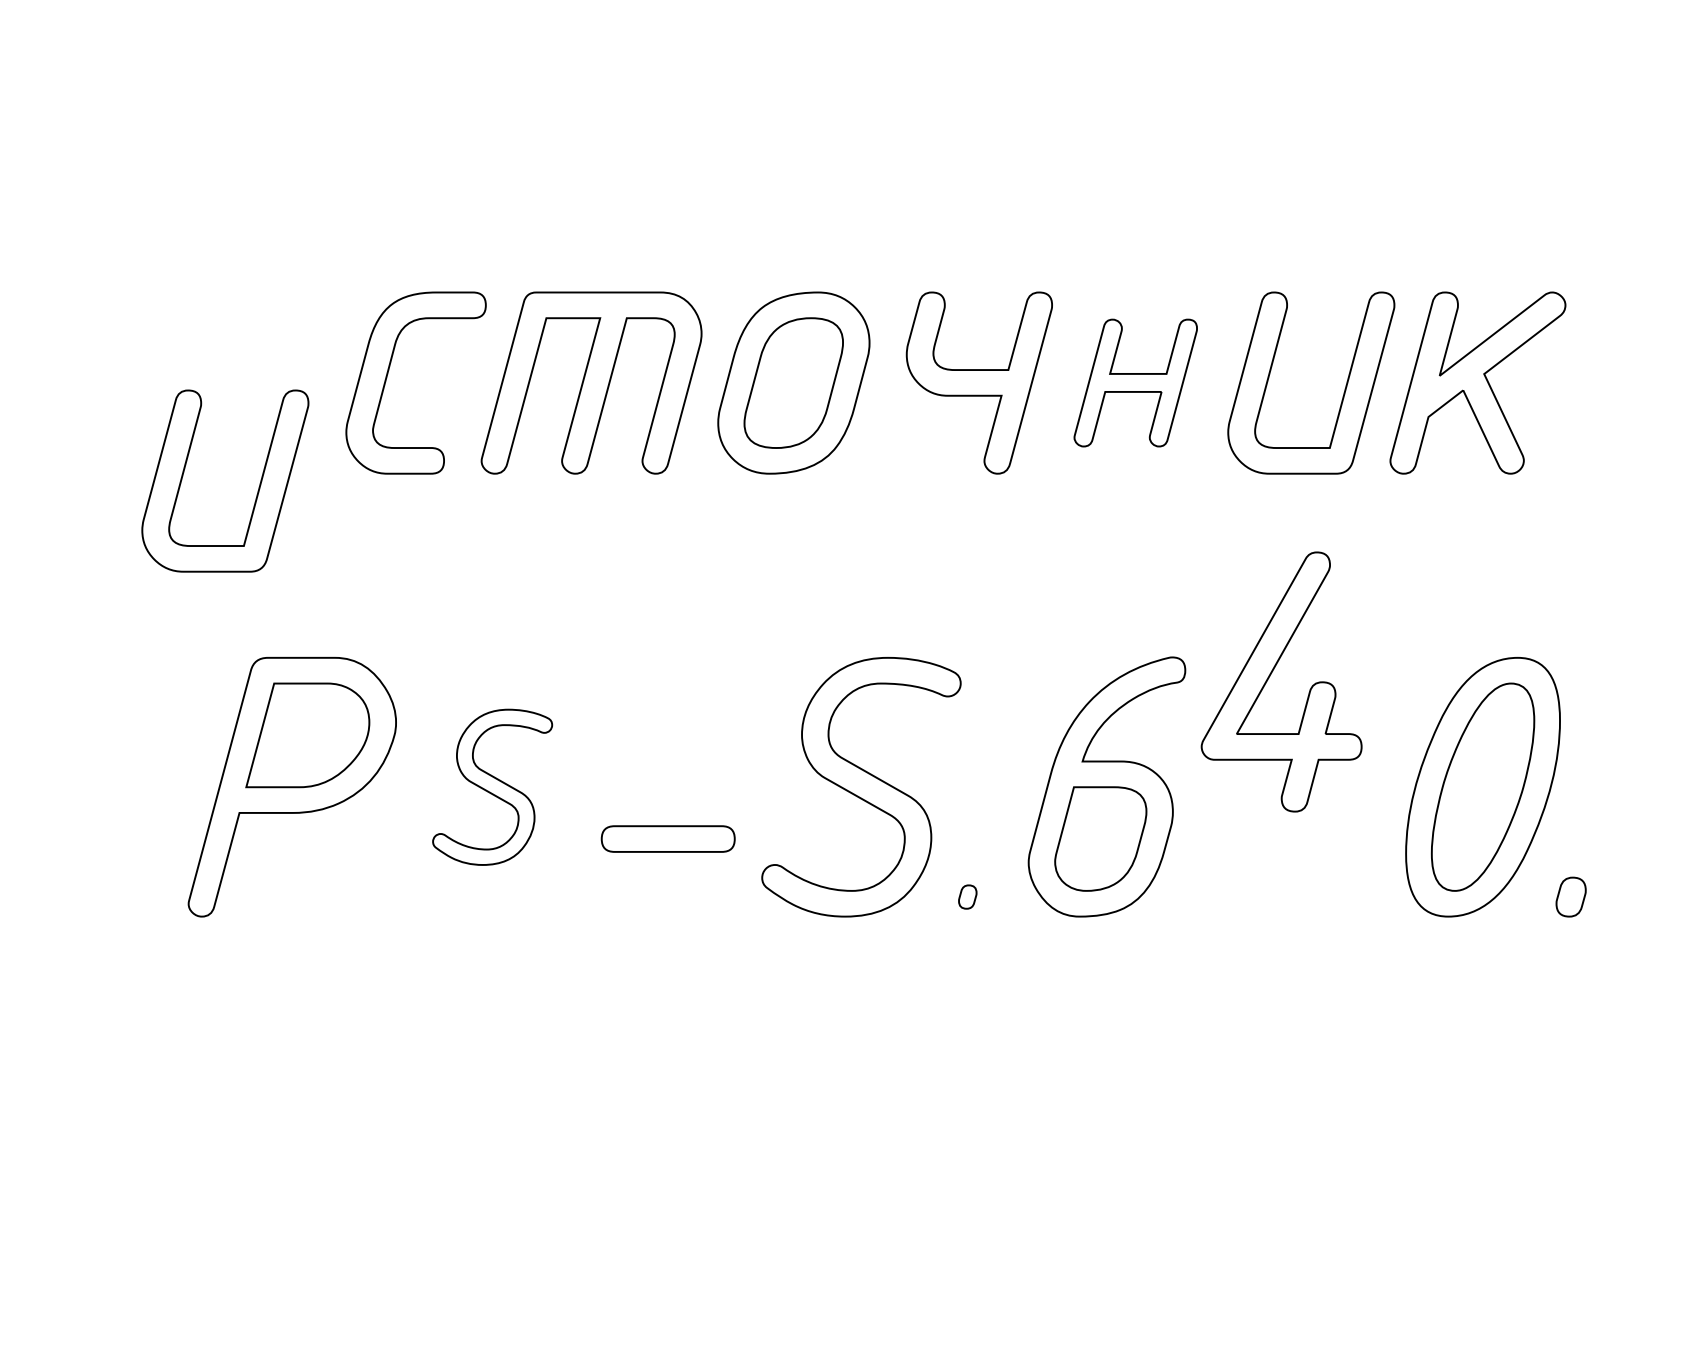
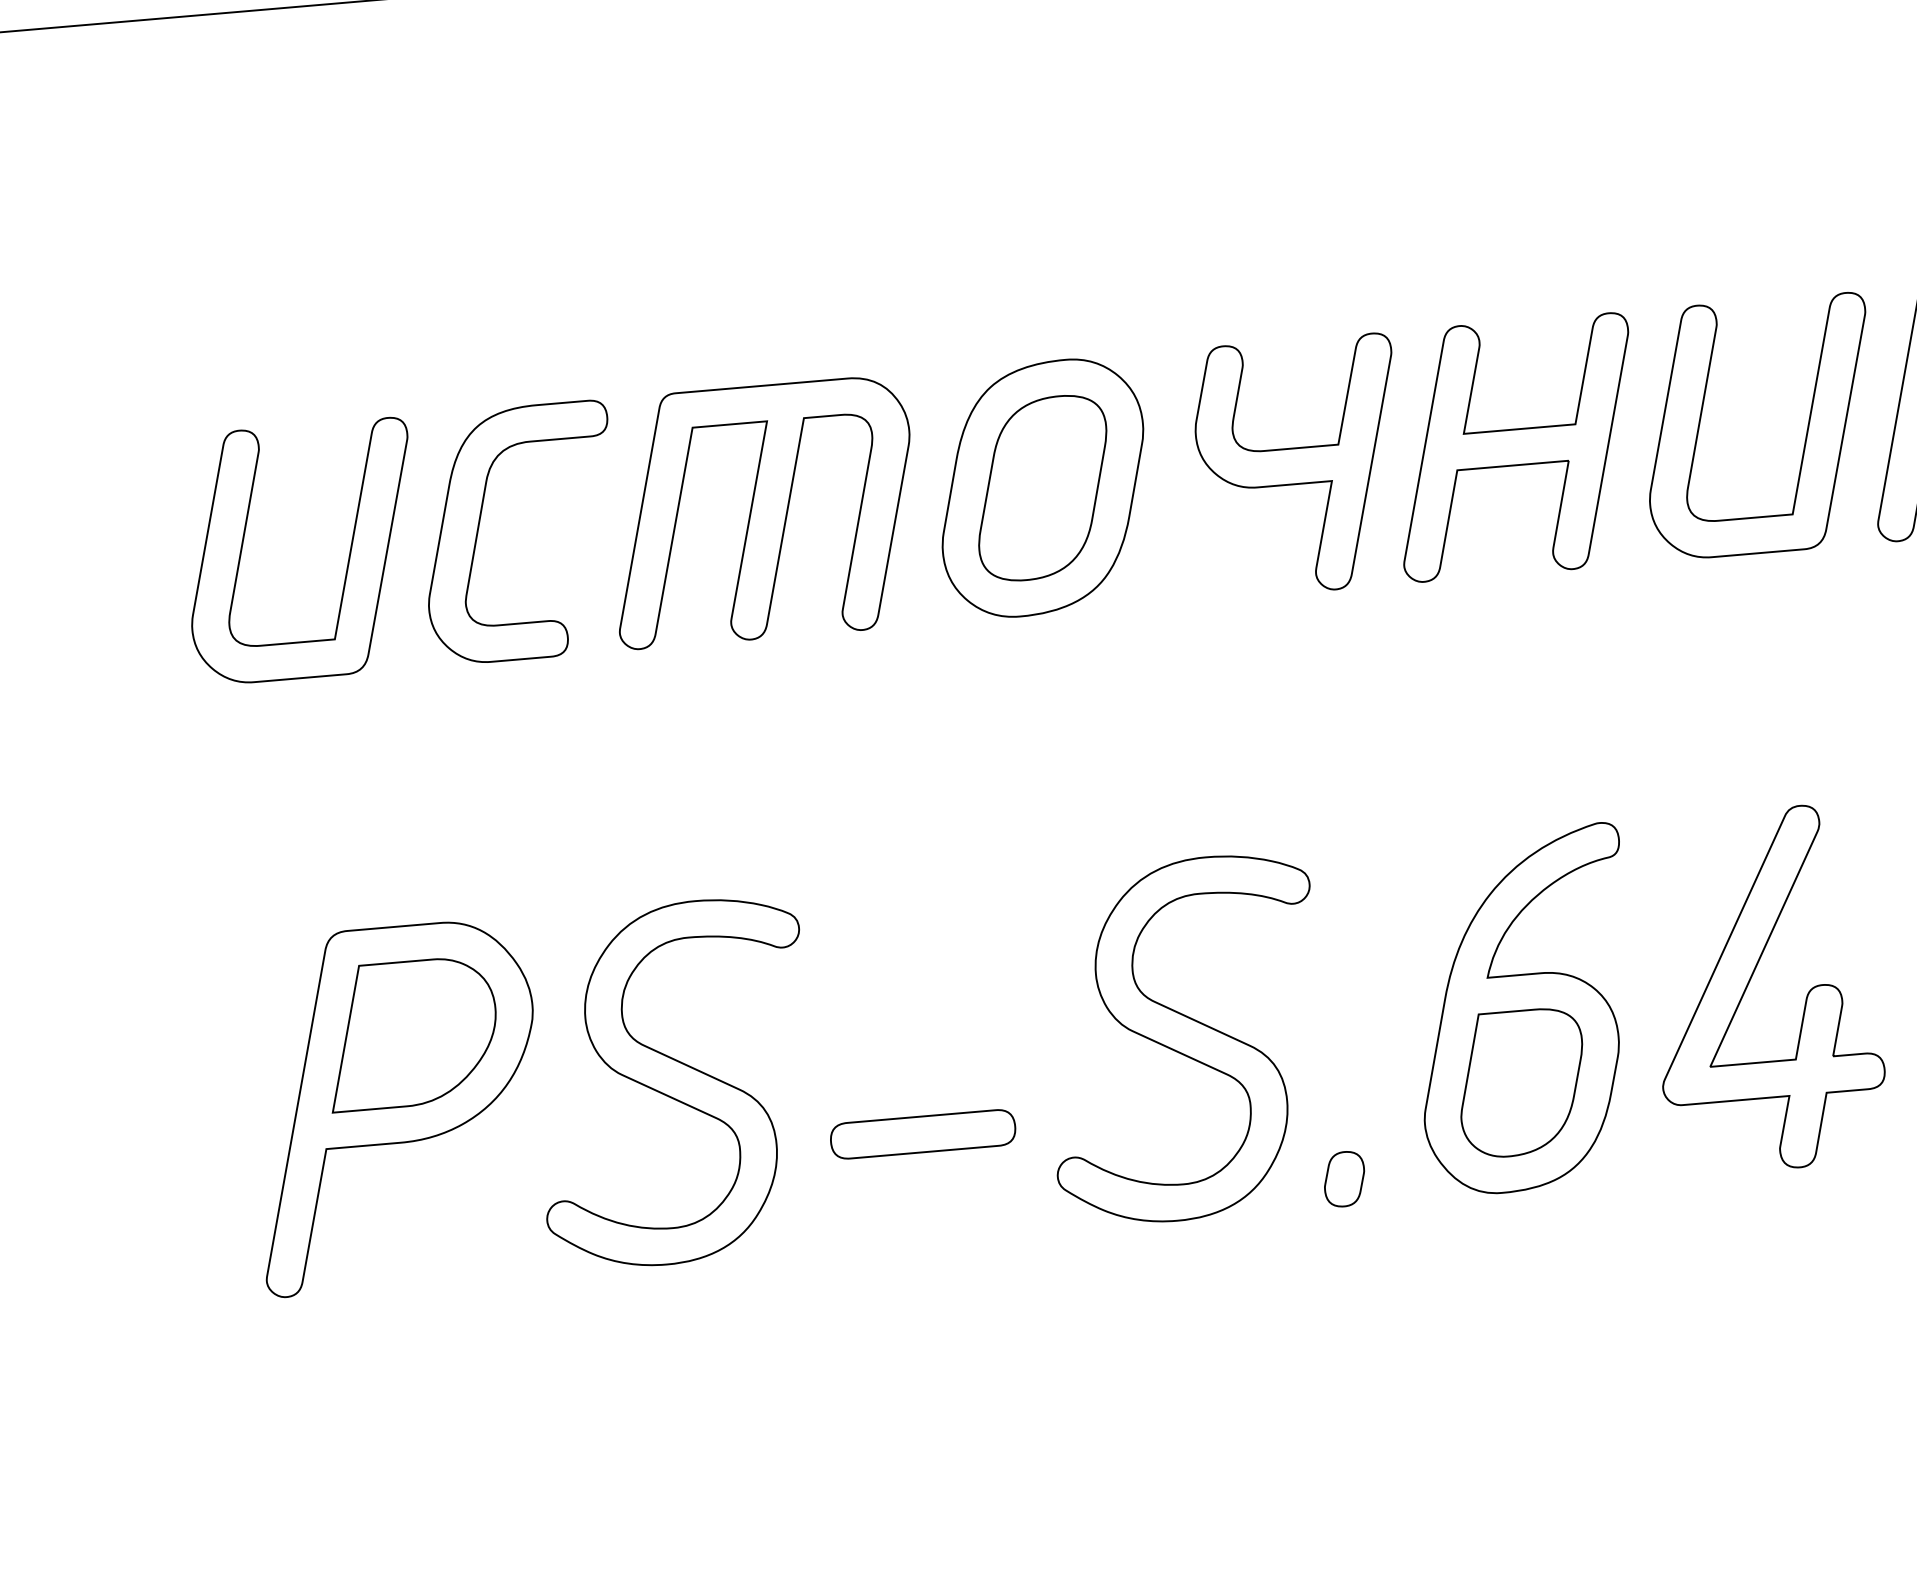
part: (1135, 382) -> (1515, 446), size x1.43
part: (257, 490) -> (347, 560), moved
part: (1270, 676) -> (1750, 983), moved
part: (492, 787) -> (673, 1083), size x1.67
part: (967, 896) -> (1344, 1178), size x1.67

